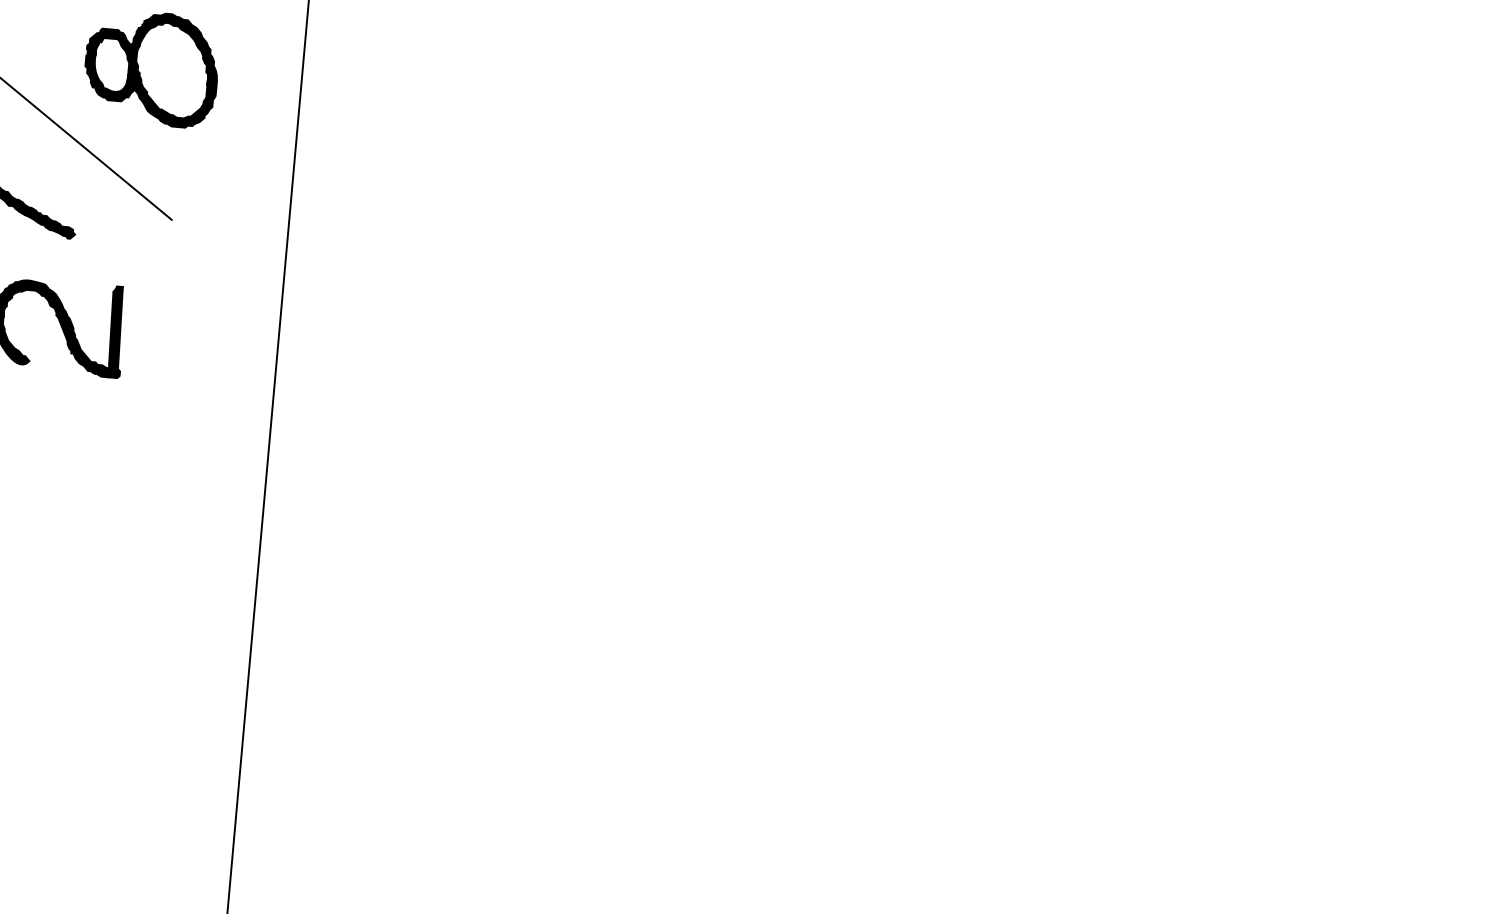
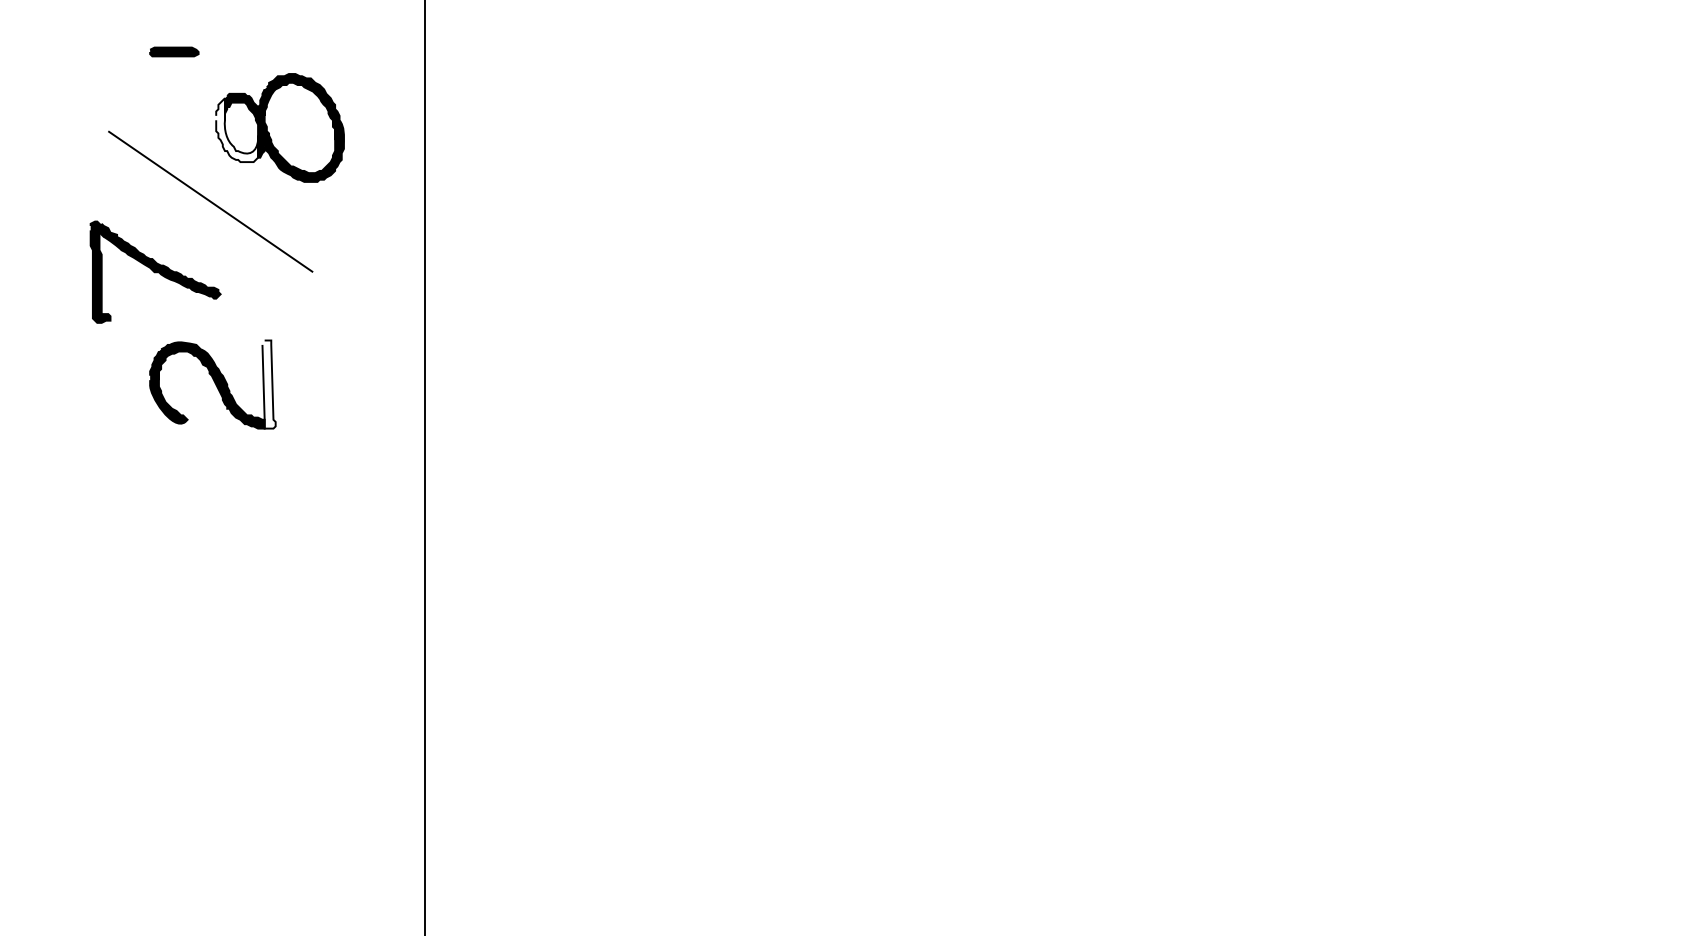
fill: (107, 67) -> (237, 130), removed
fill: (116, 332) -> (268, 384), removed

